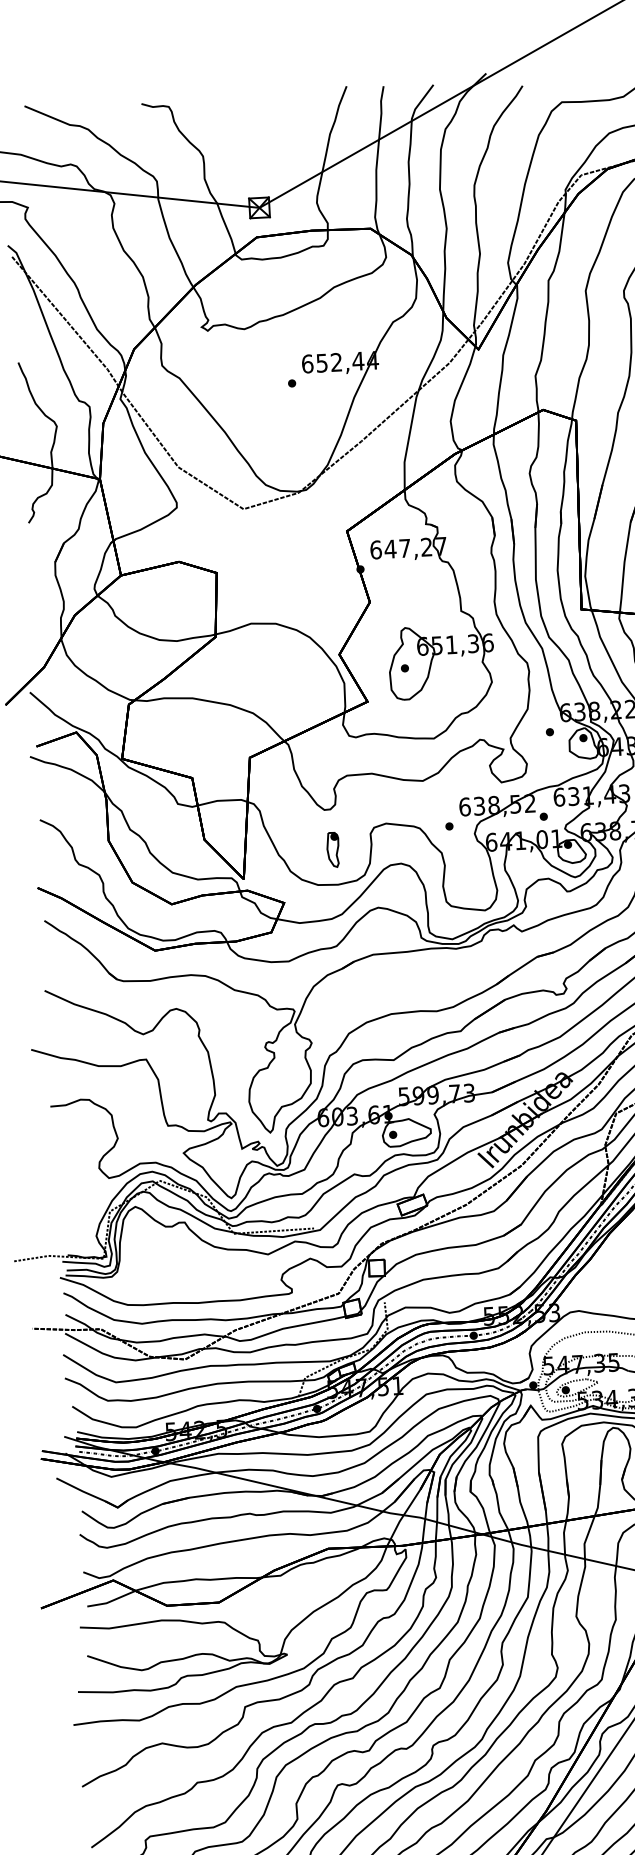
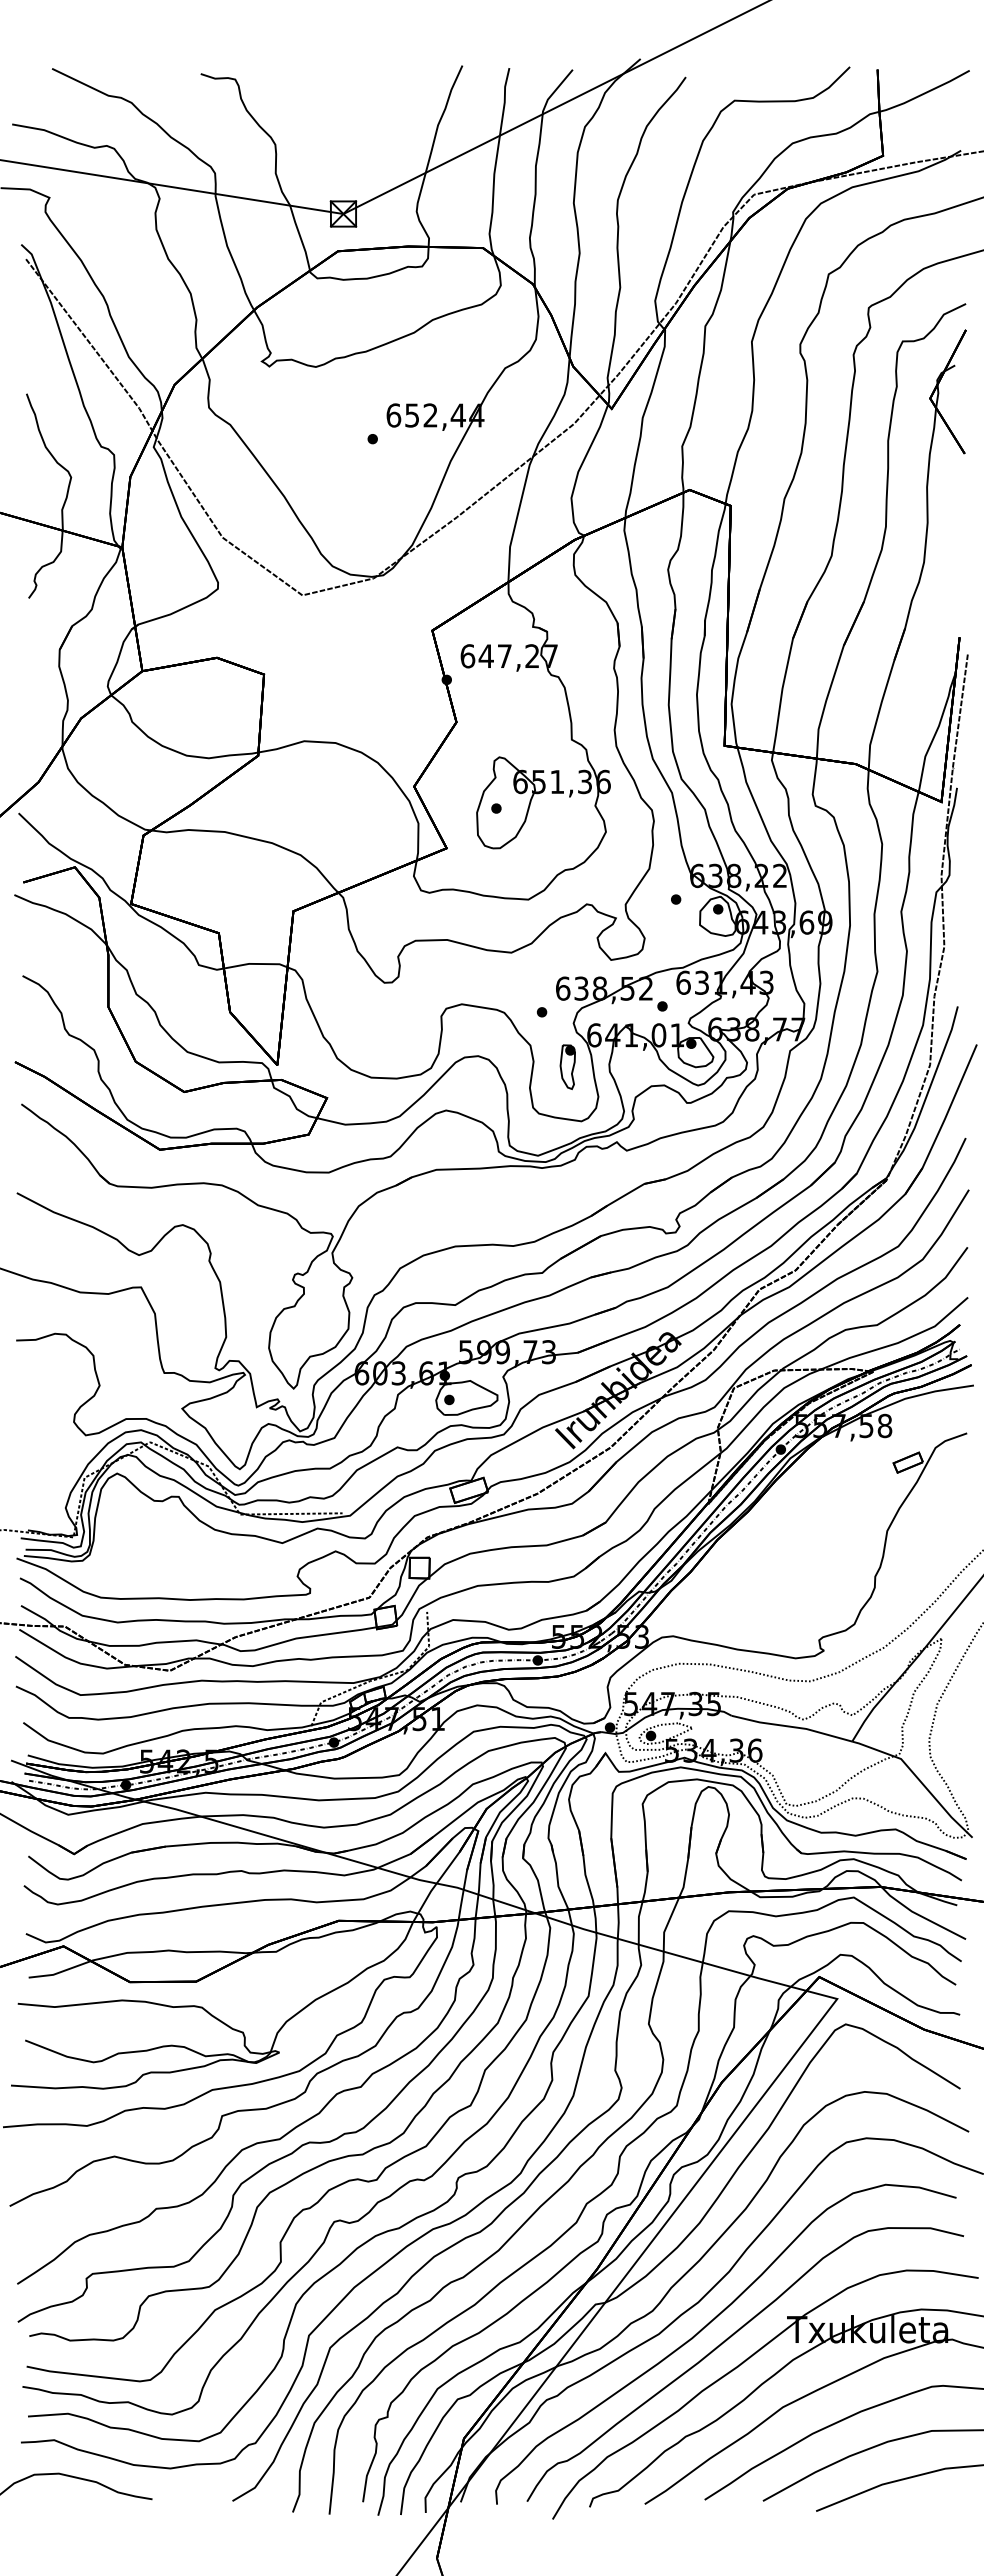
part: (332, 849) -> (567, 1066), moved

